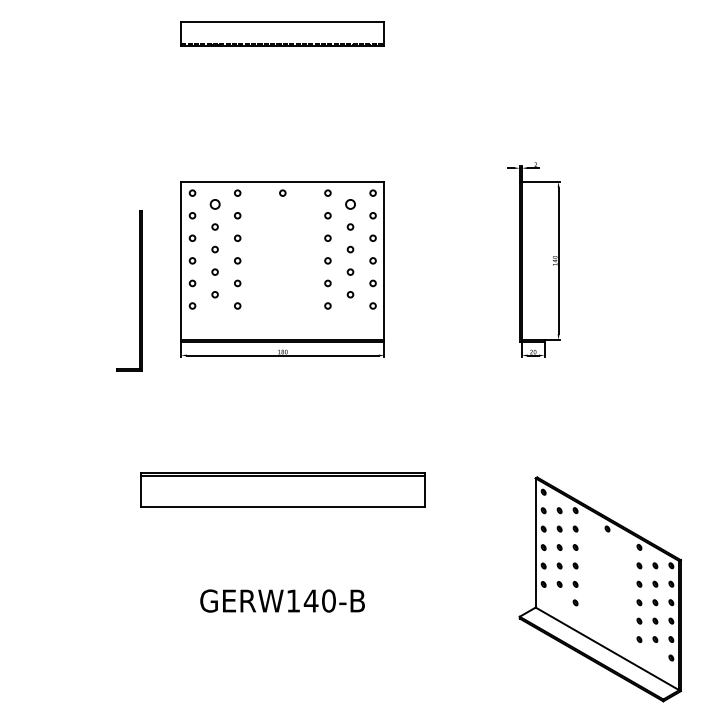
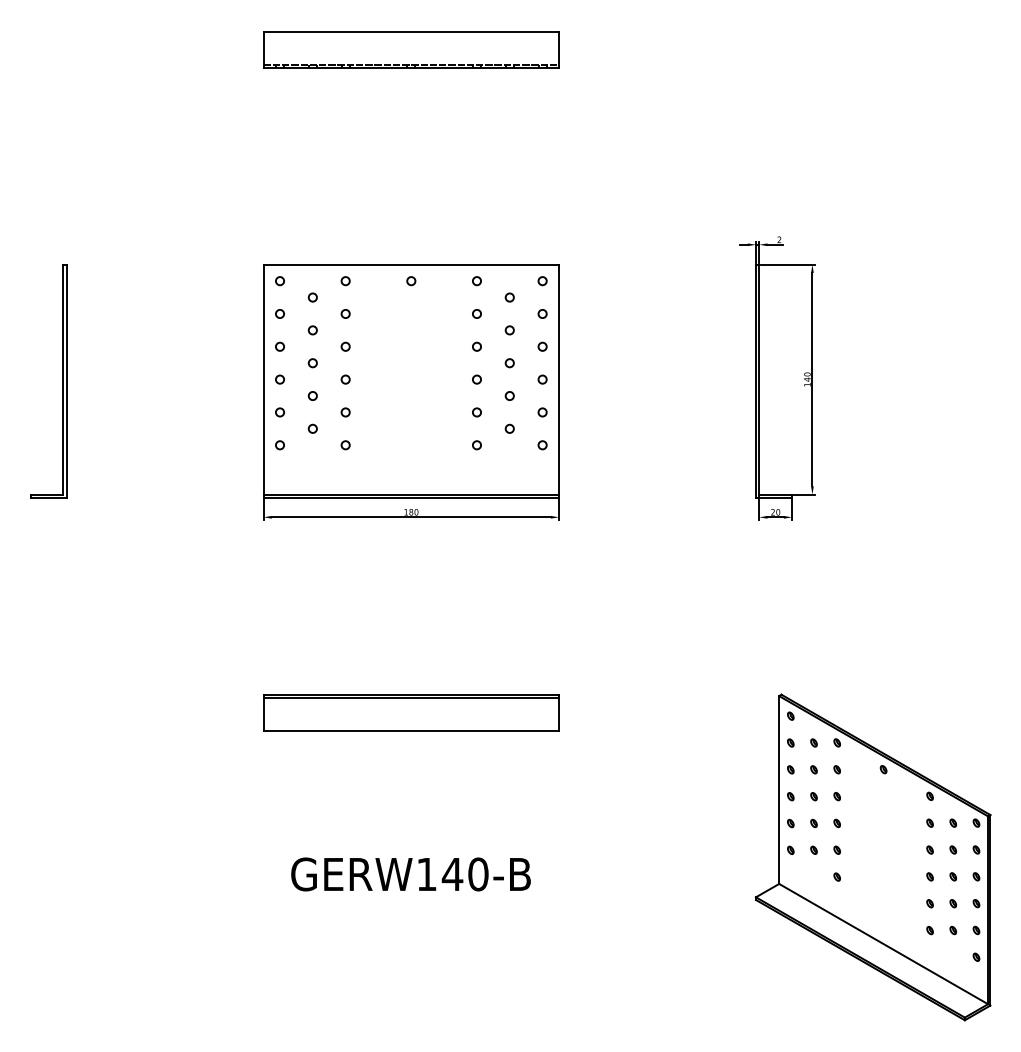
circle: (214, 204) -> (311, 297), size x0.62
circle: (350, 204) -> (509, 297), size x0.62
part: (139, 290) -> (63, 380), moved
part: (282, 489) -> (410, 712), size x0.71

